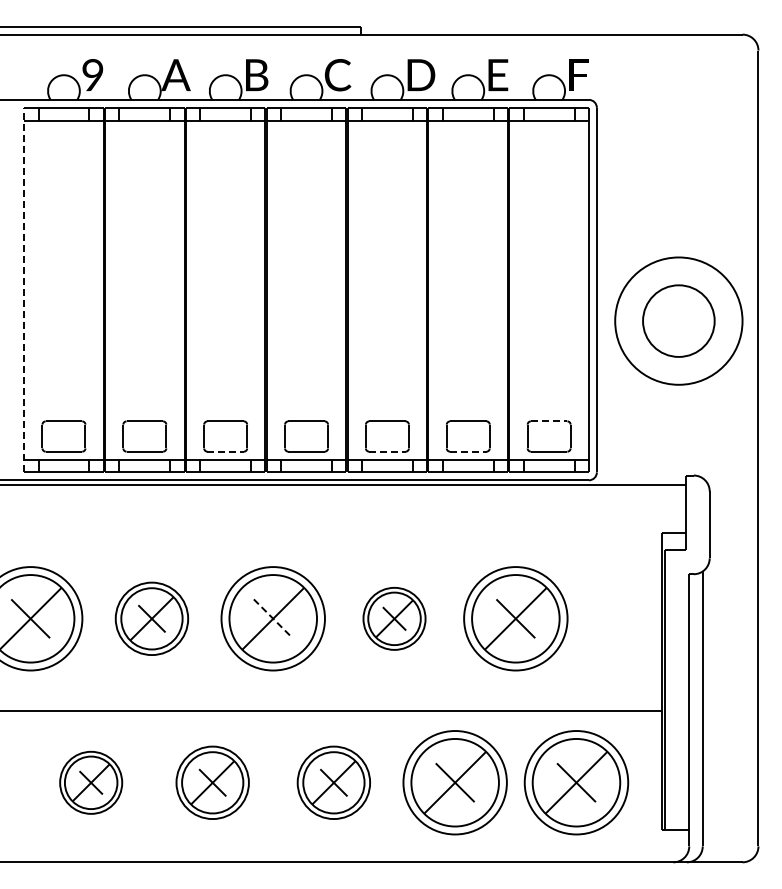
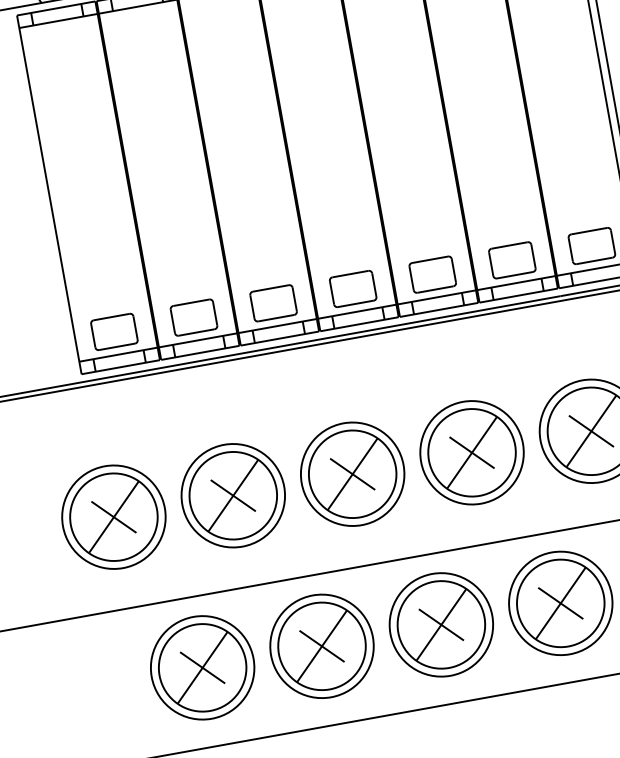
line: (24, 289) -> (49, 194), dashed -> solid
line: (549, 421) -> (589, 231), dashed -> solid
line: (226, 451) -> (277, 317), dashed -> solid
line: (387, 451) -> (435, 289), dashed -> solid
line: (468, 451) -> (515, 275), dashed -> solid
part: (151, 618) -> (232, 495), size x1.43
part: (394, 618) -> (471, 452), size x1.67
line: (273, 619) -> (353, 474), dashed -> solid
part: (90, 782) -> (201, 667), size x1.67
part: (212, 782) -> (321, 646), size x1.43
part: (333, 782) -> (440, 624), size x1.43

